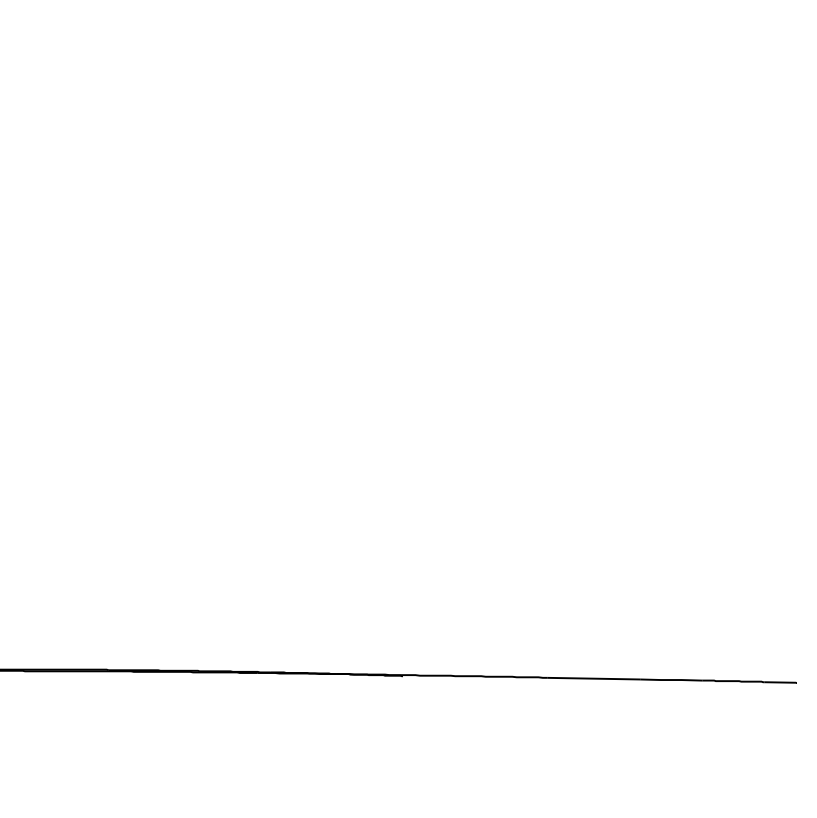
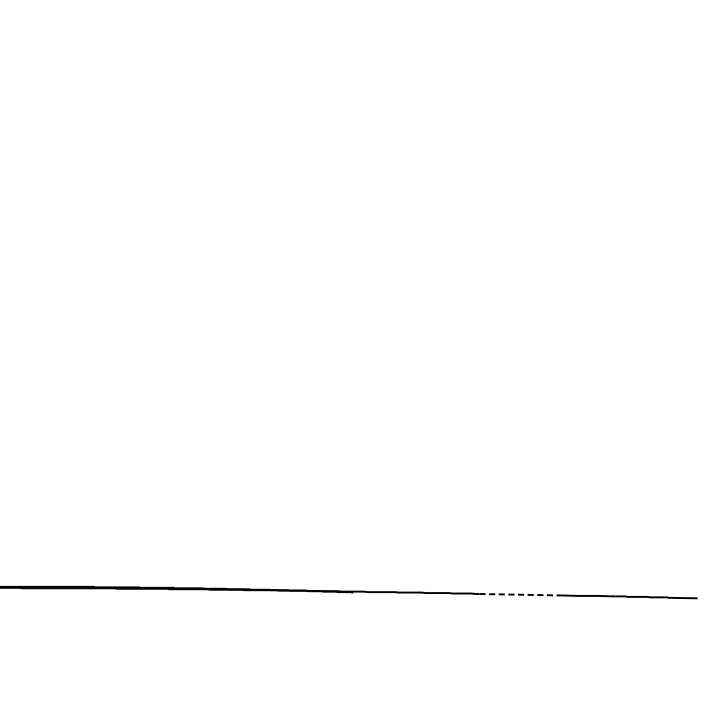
line: (594, 678) -> (520, 594), solid -> dashed

